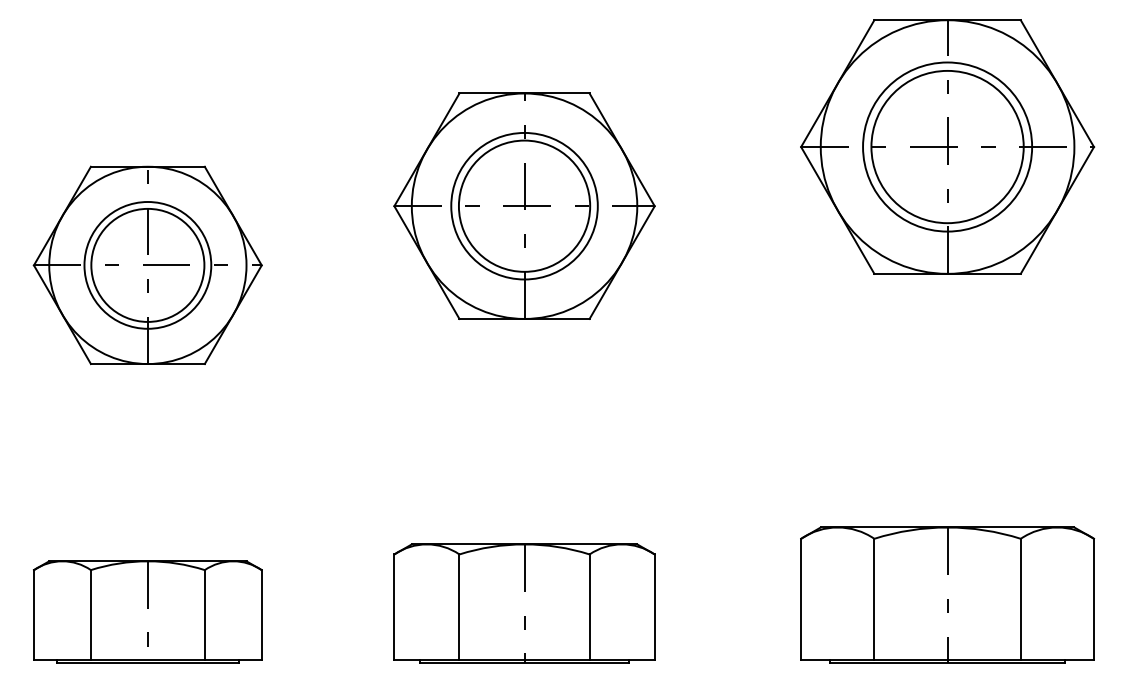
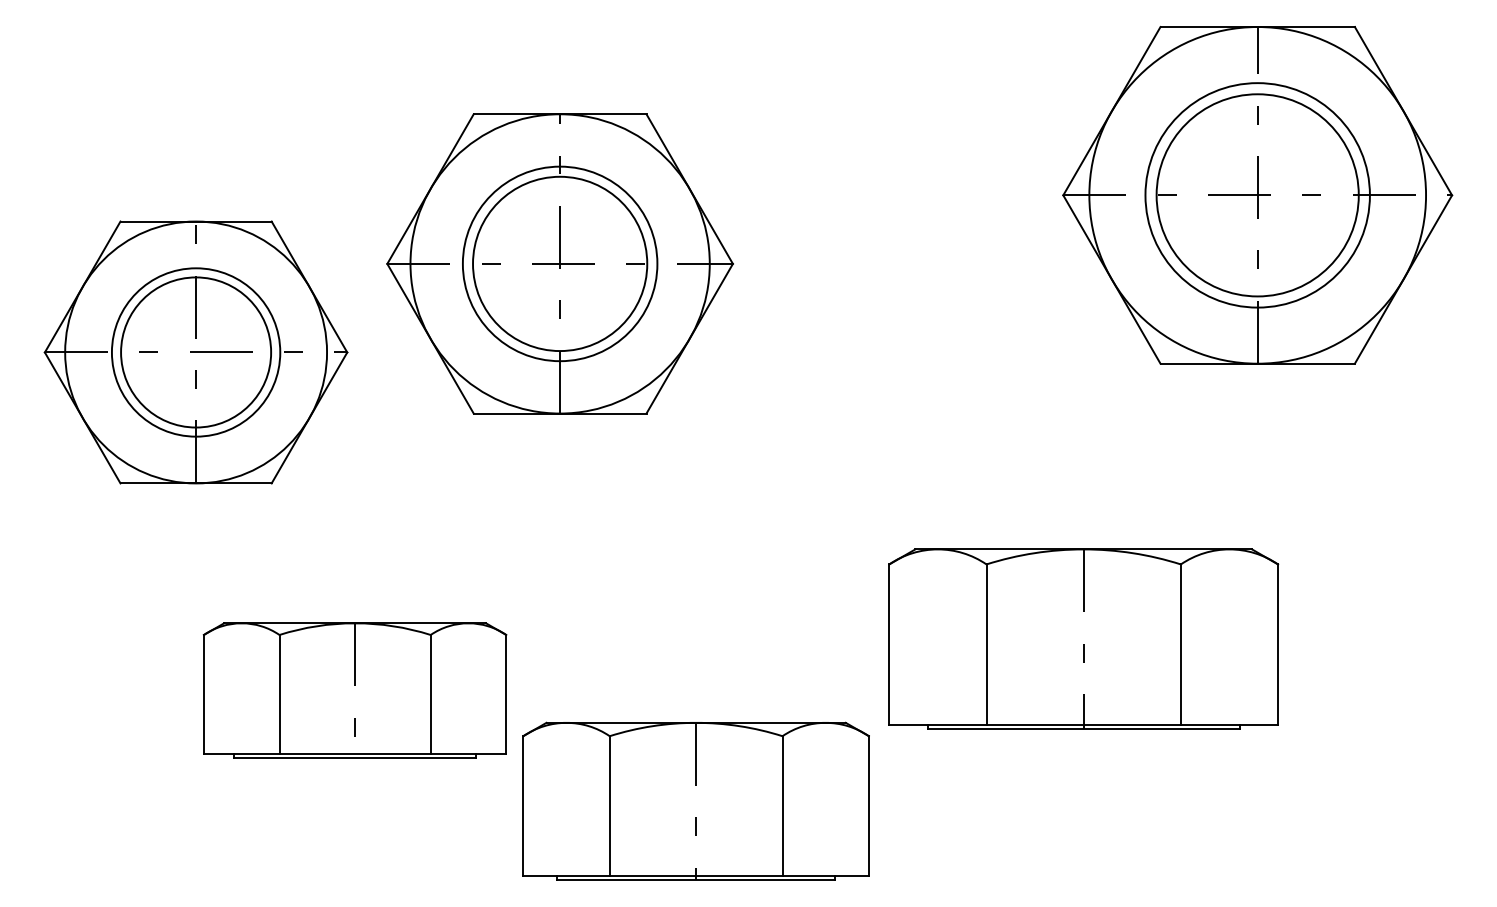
part: (524, 205) -> (559, 263), moved
part: (947, 594) -> (1083, 638), moved
part: (147, 611) -> (354, 690), moved

